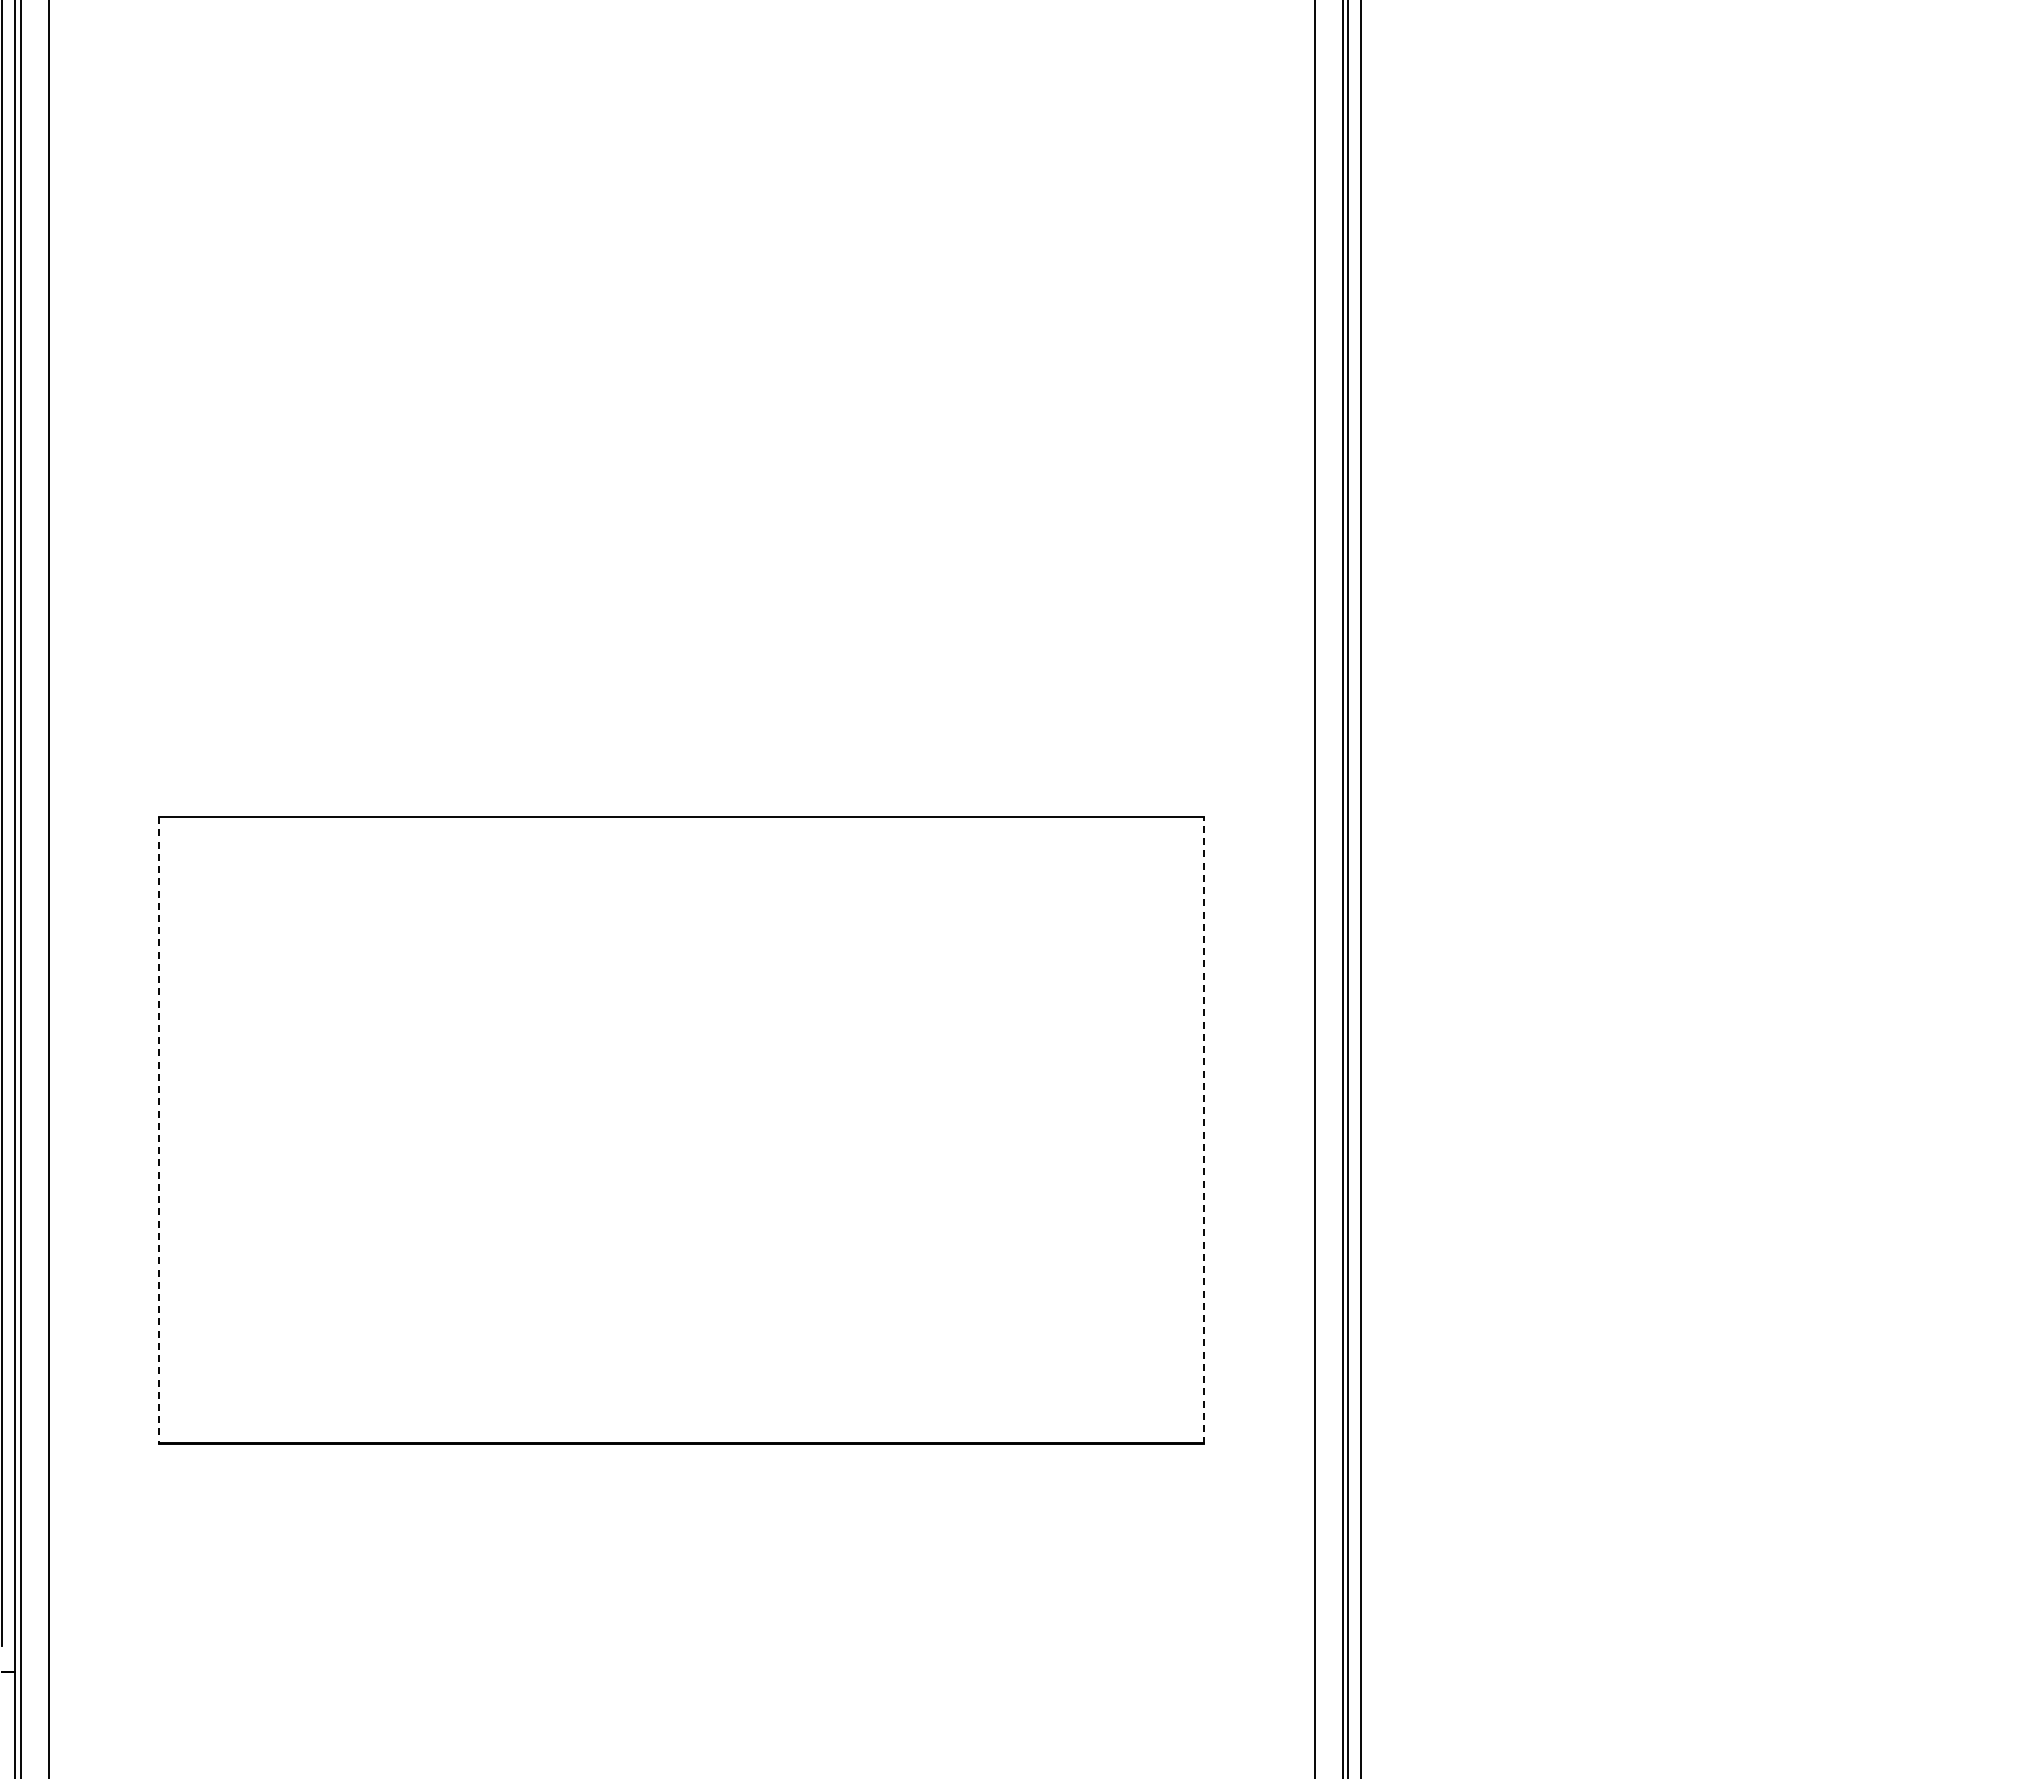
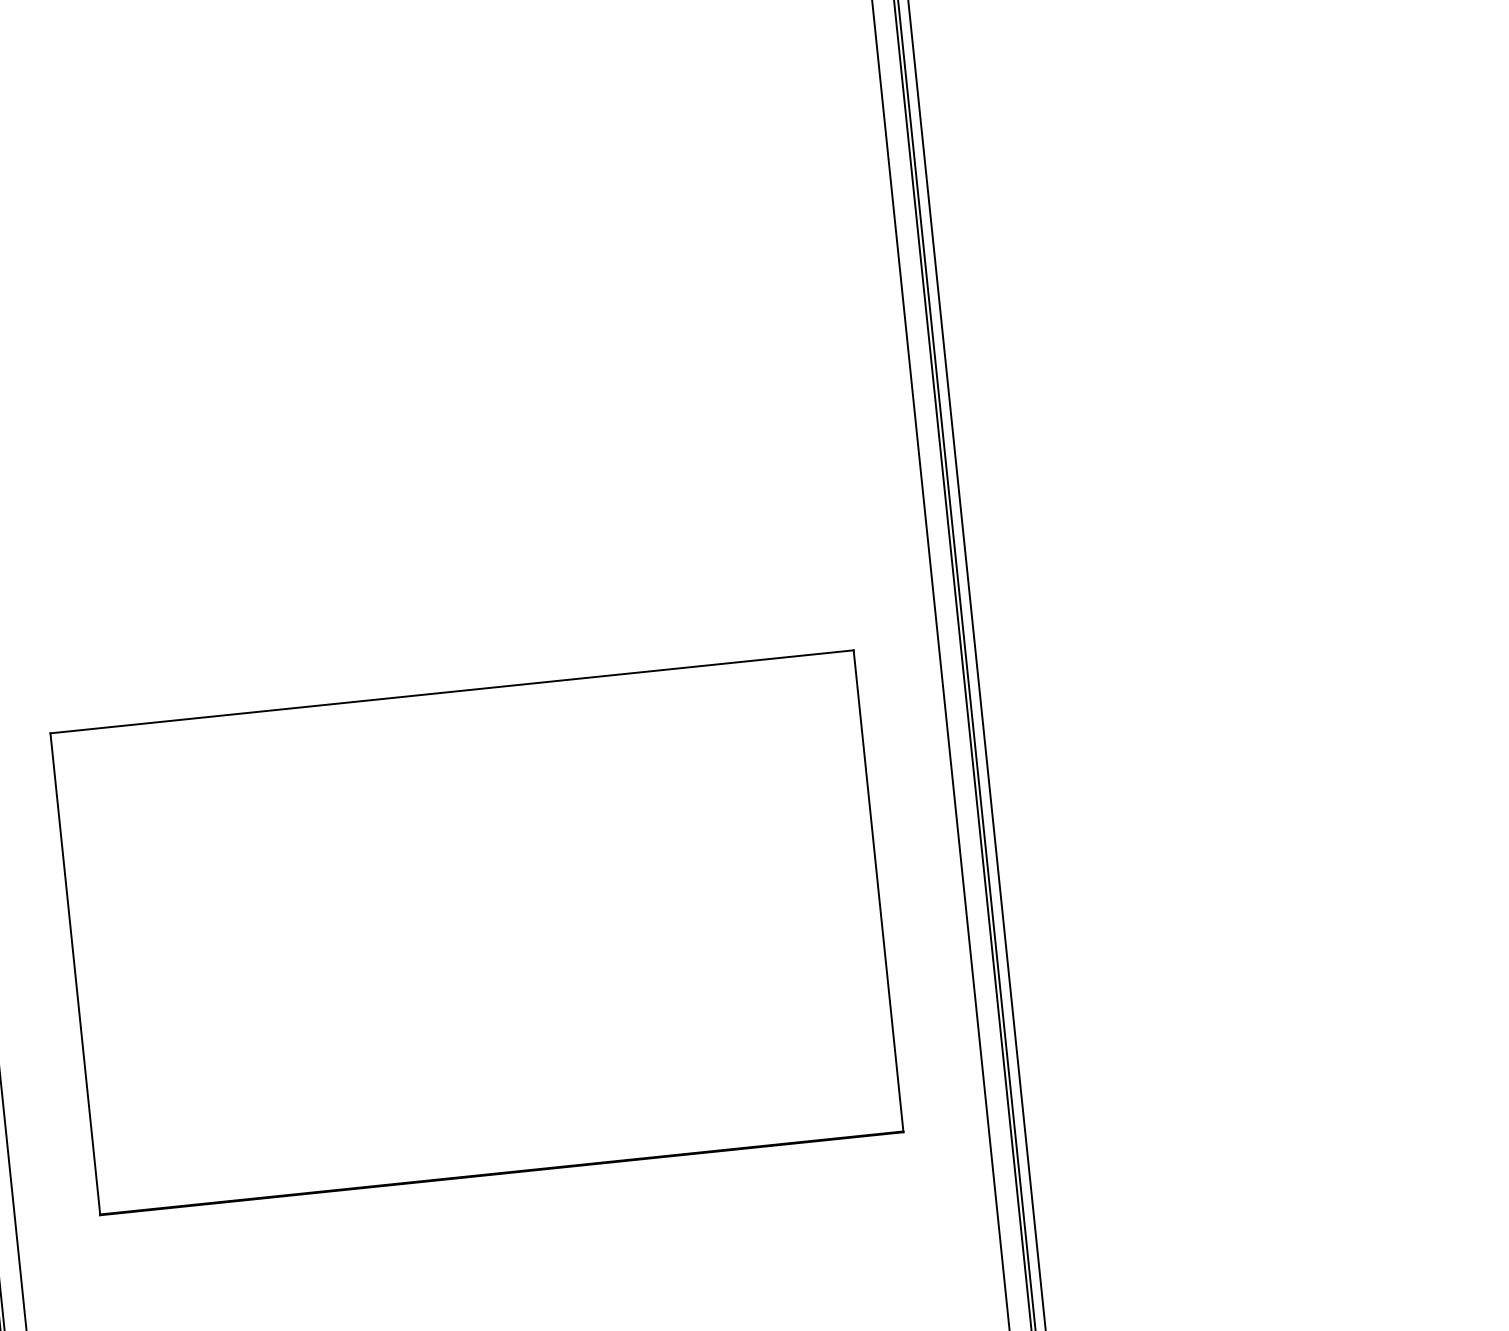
line: (159, 1130) -> (75, 974), dashed -> solid
line: (1204, 1130) -> (878, 891), dashed -> solid

